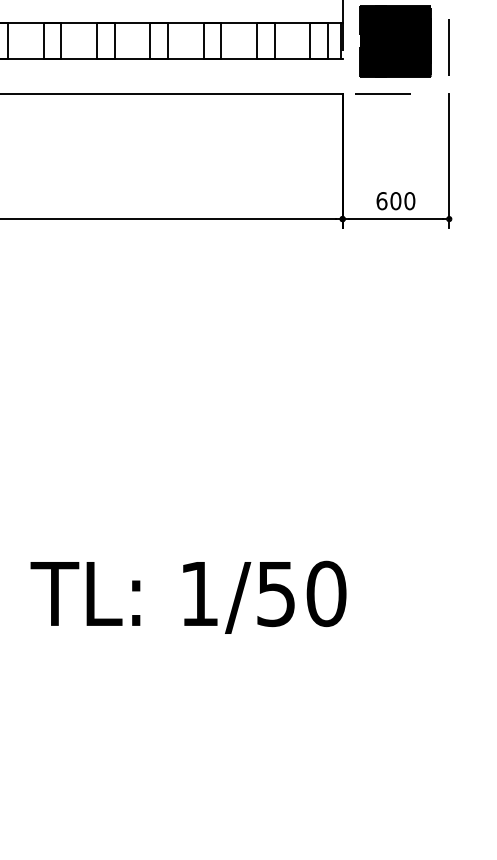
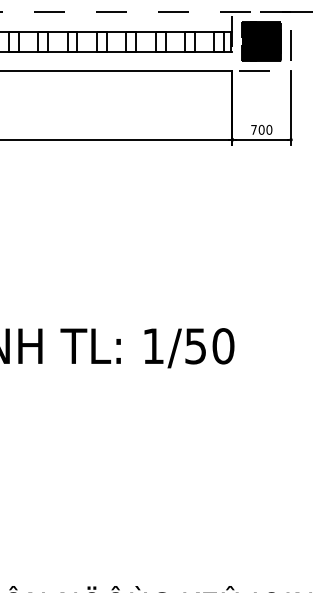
text: (382, 200) -> (254, 129), 600 -> 700

